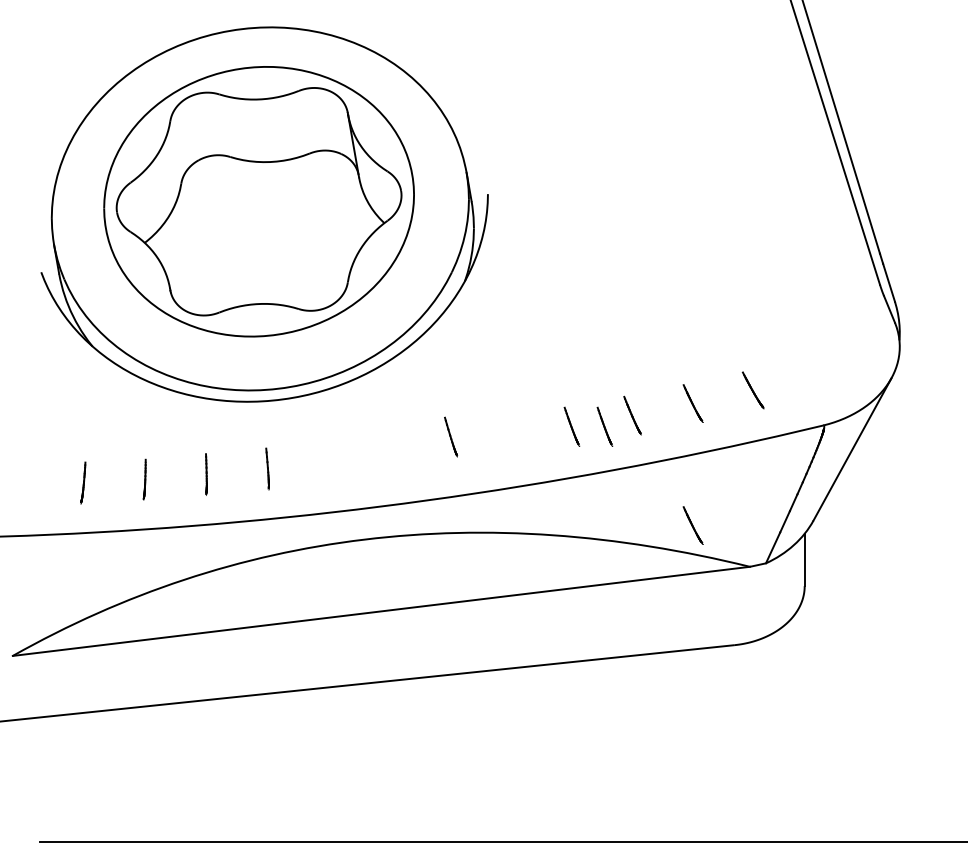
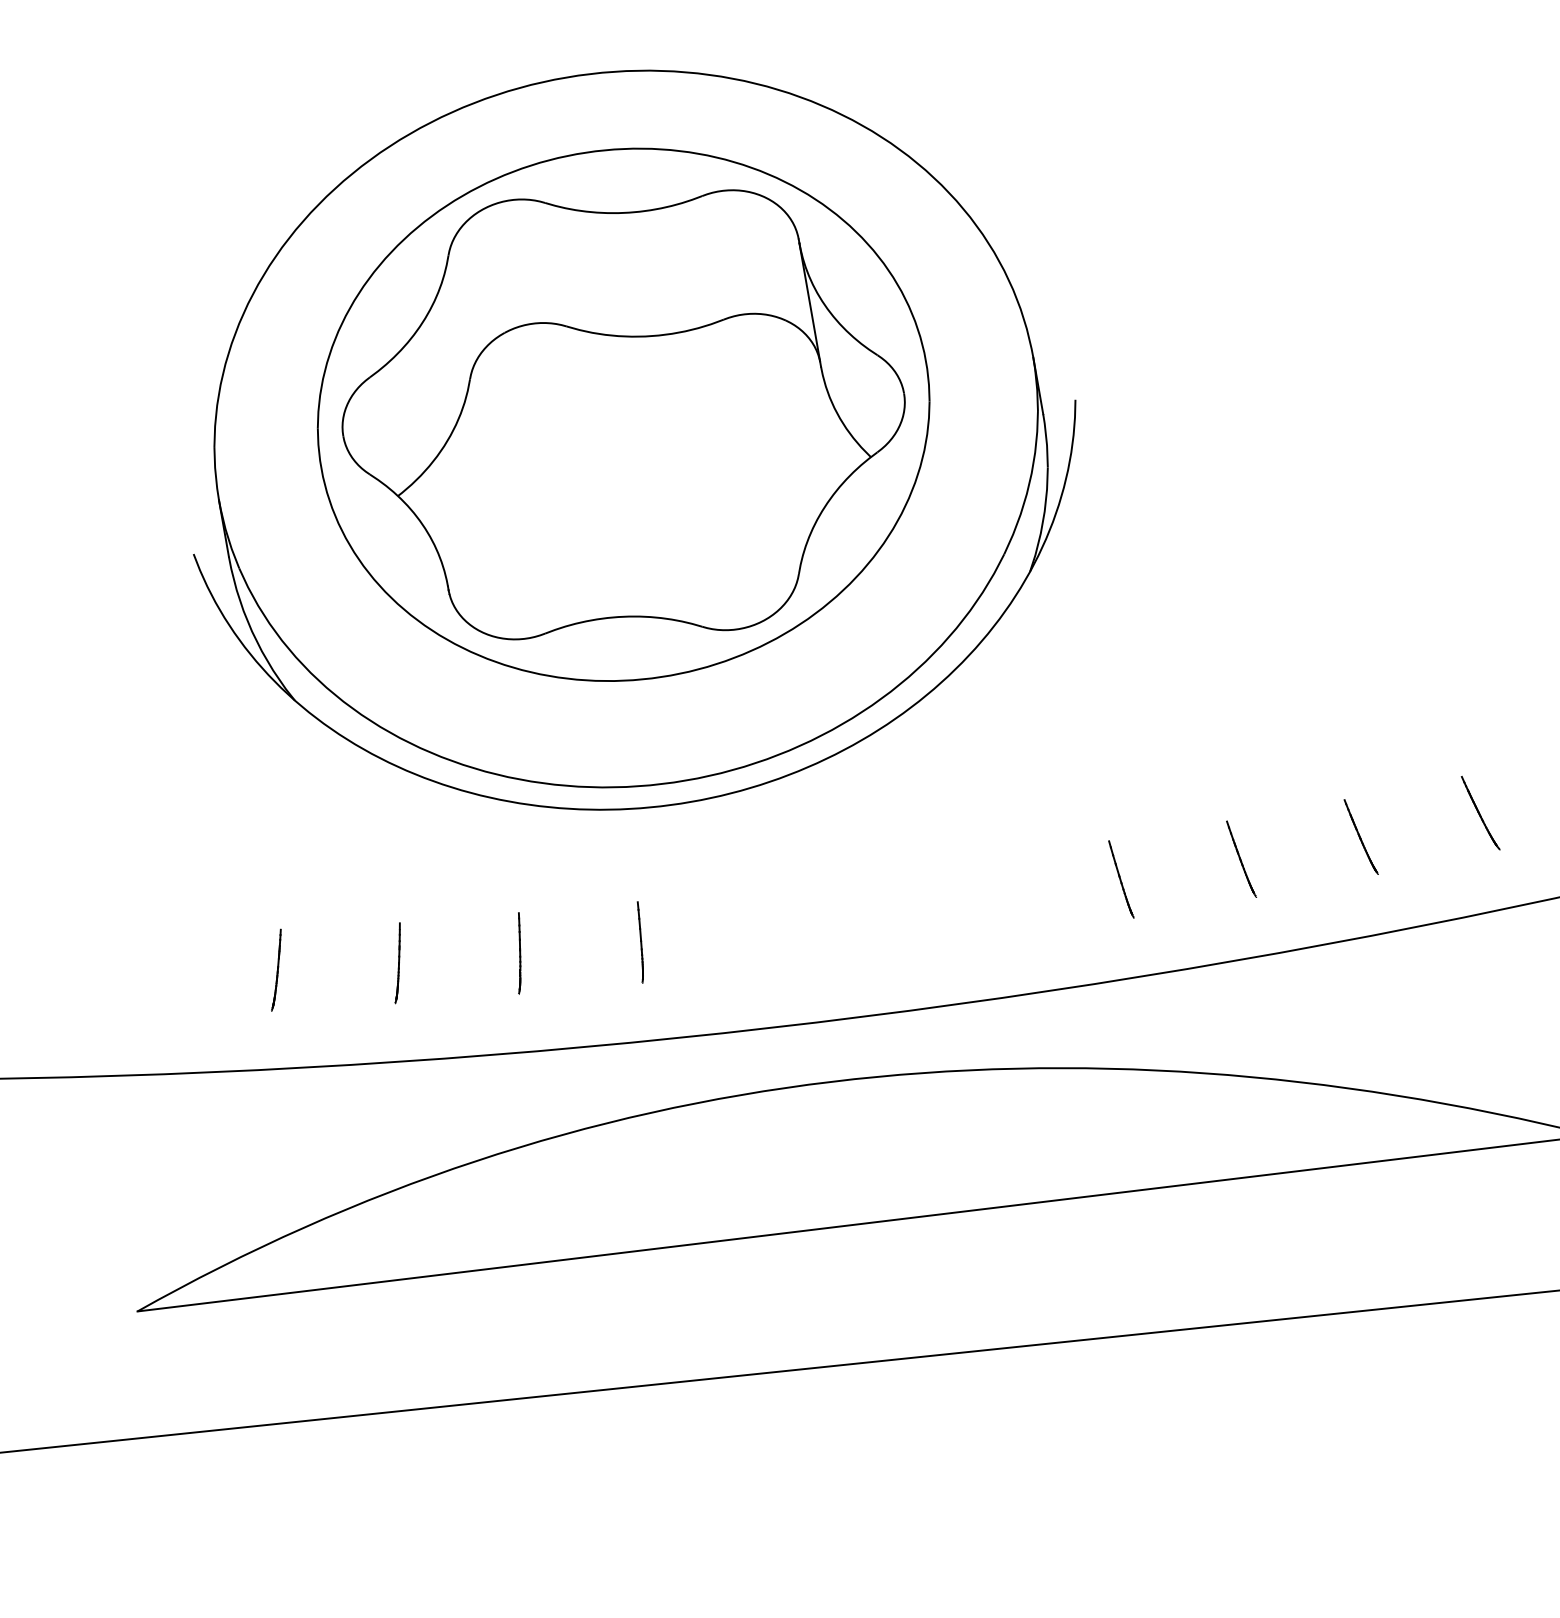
line: (604, 426) -> (1305, 858), removed
line: (451, 436) -> (1121, 878), moved
line: (692, 525) -> (1479, 1053), removed

